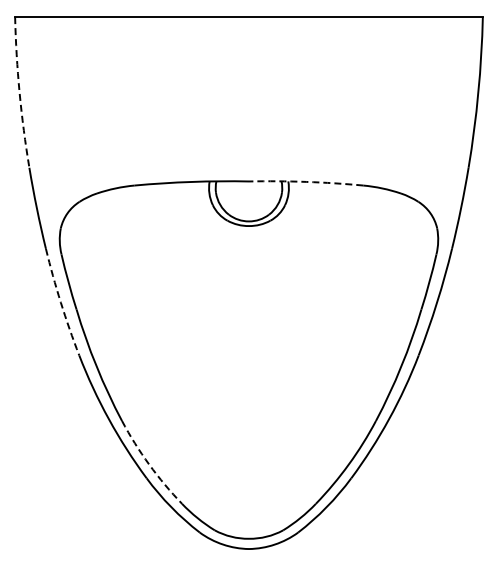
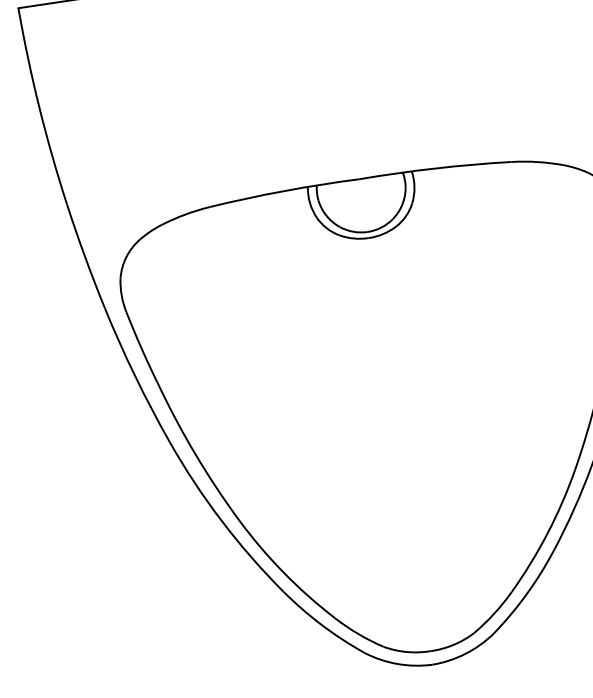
arc: (19, 92) -> (39, 106), dashed -> solid
arc: (306, 181) -> (435, 167), dashed -> solid
arc: (60, 302) -> (134, 376), dashed -> solid
arc: (149, 464) -> (284, 572), dashed -> solid

